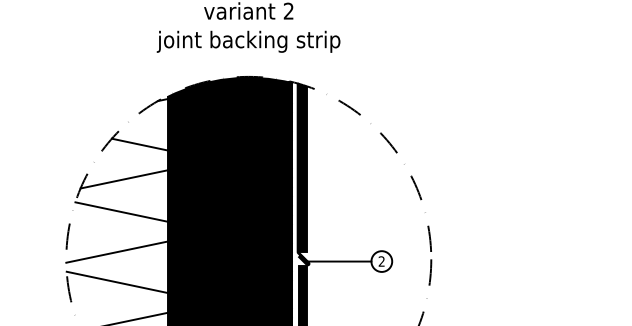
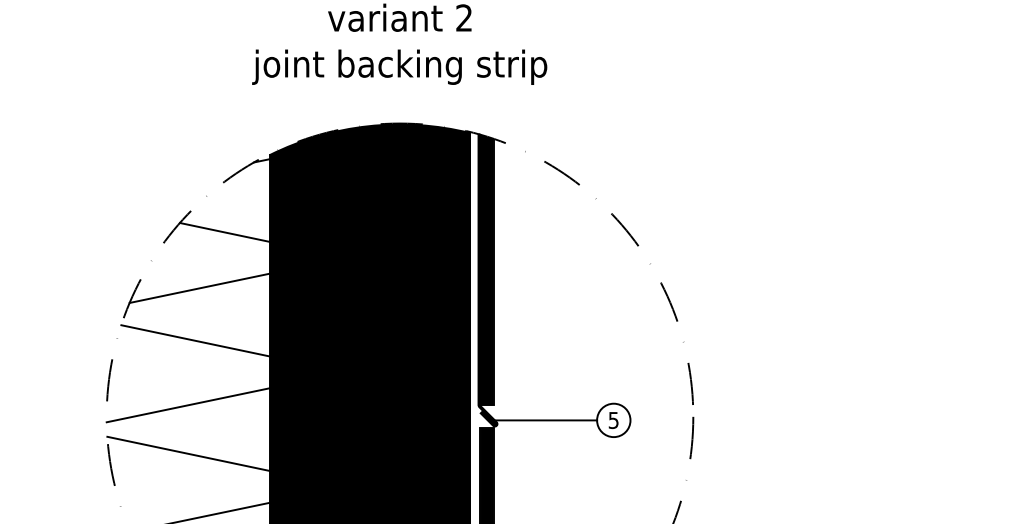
text: (381, 261) -> (613, 420), 2 -> 5

